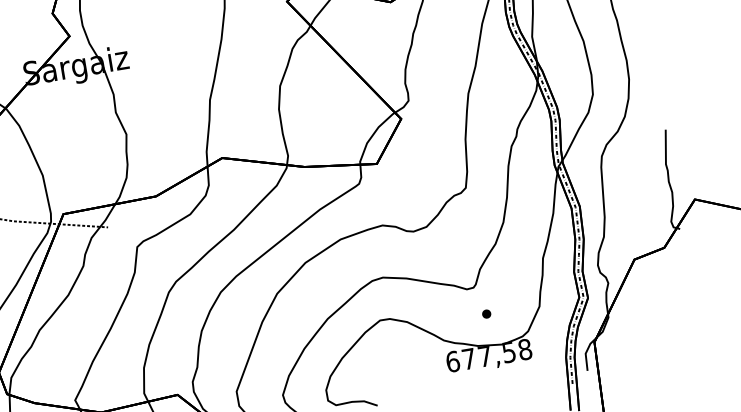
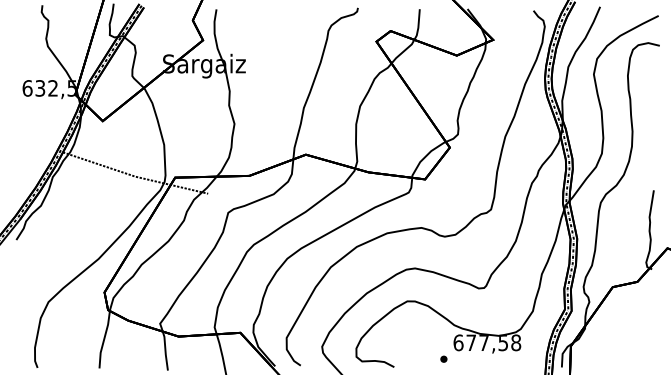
part: (486, 313) -> (443, 358), moved

